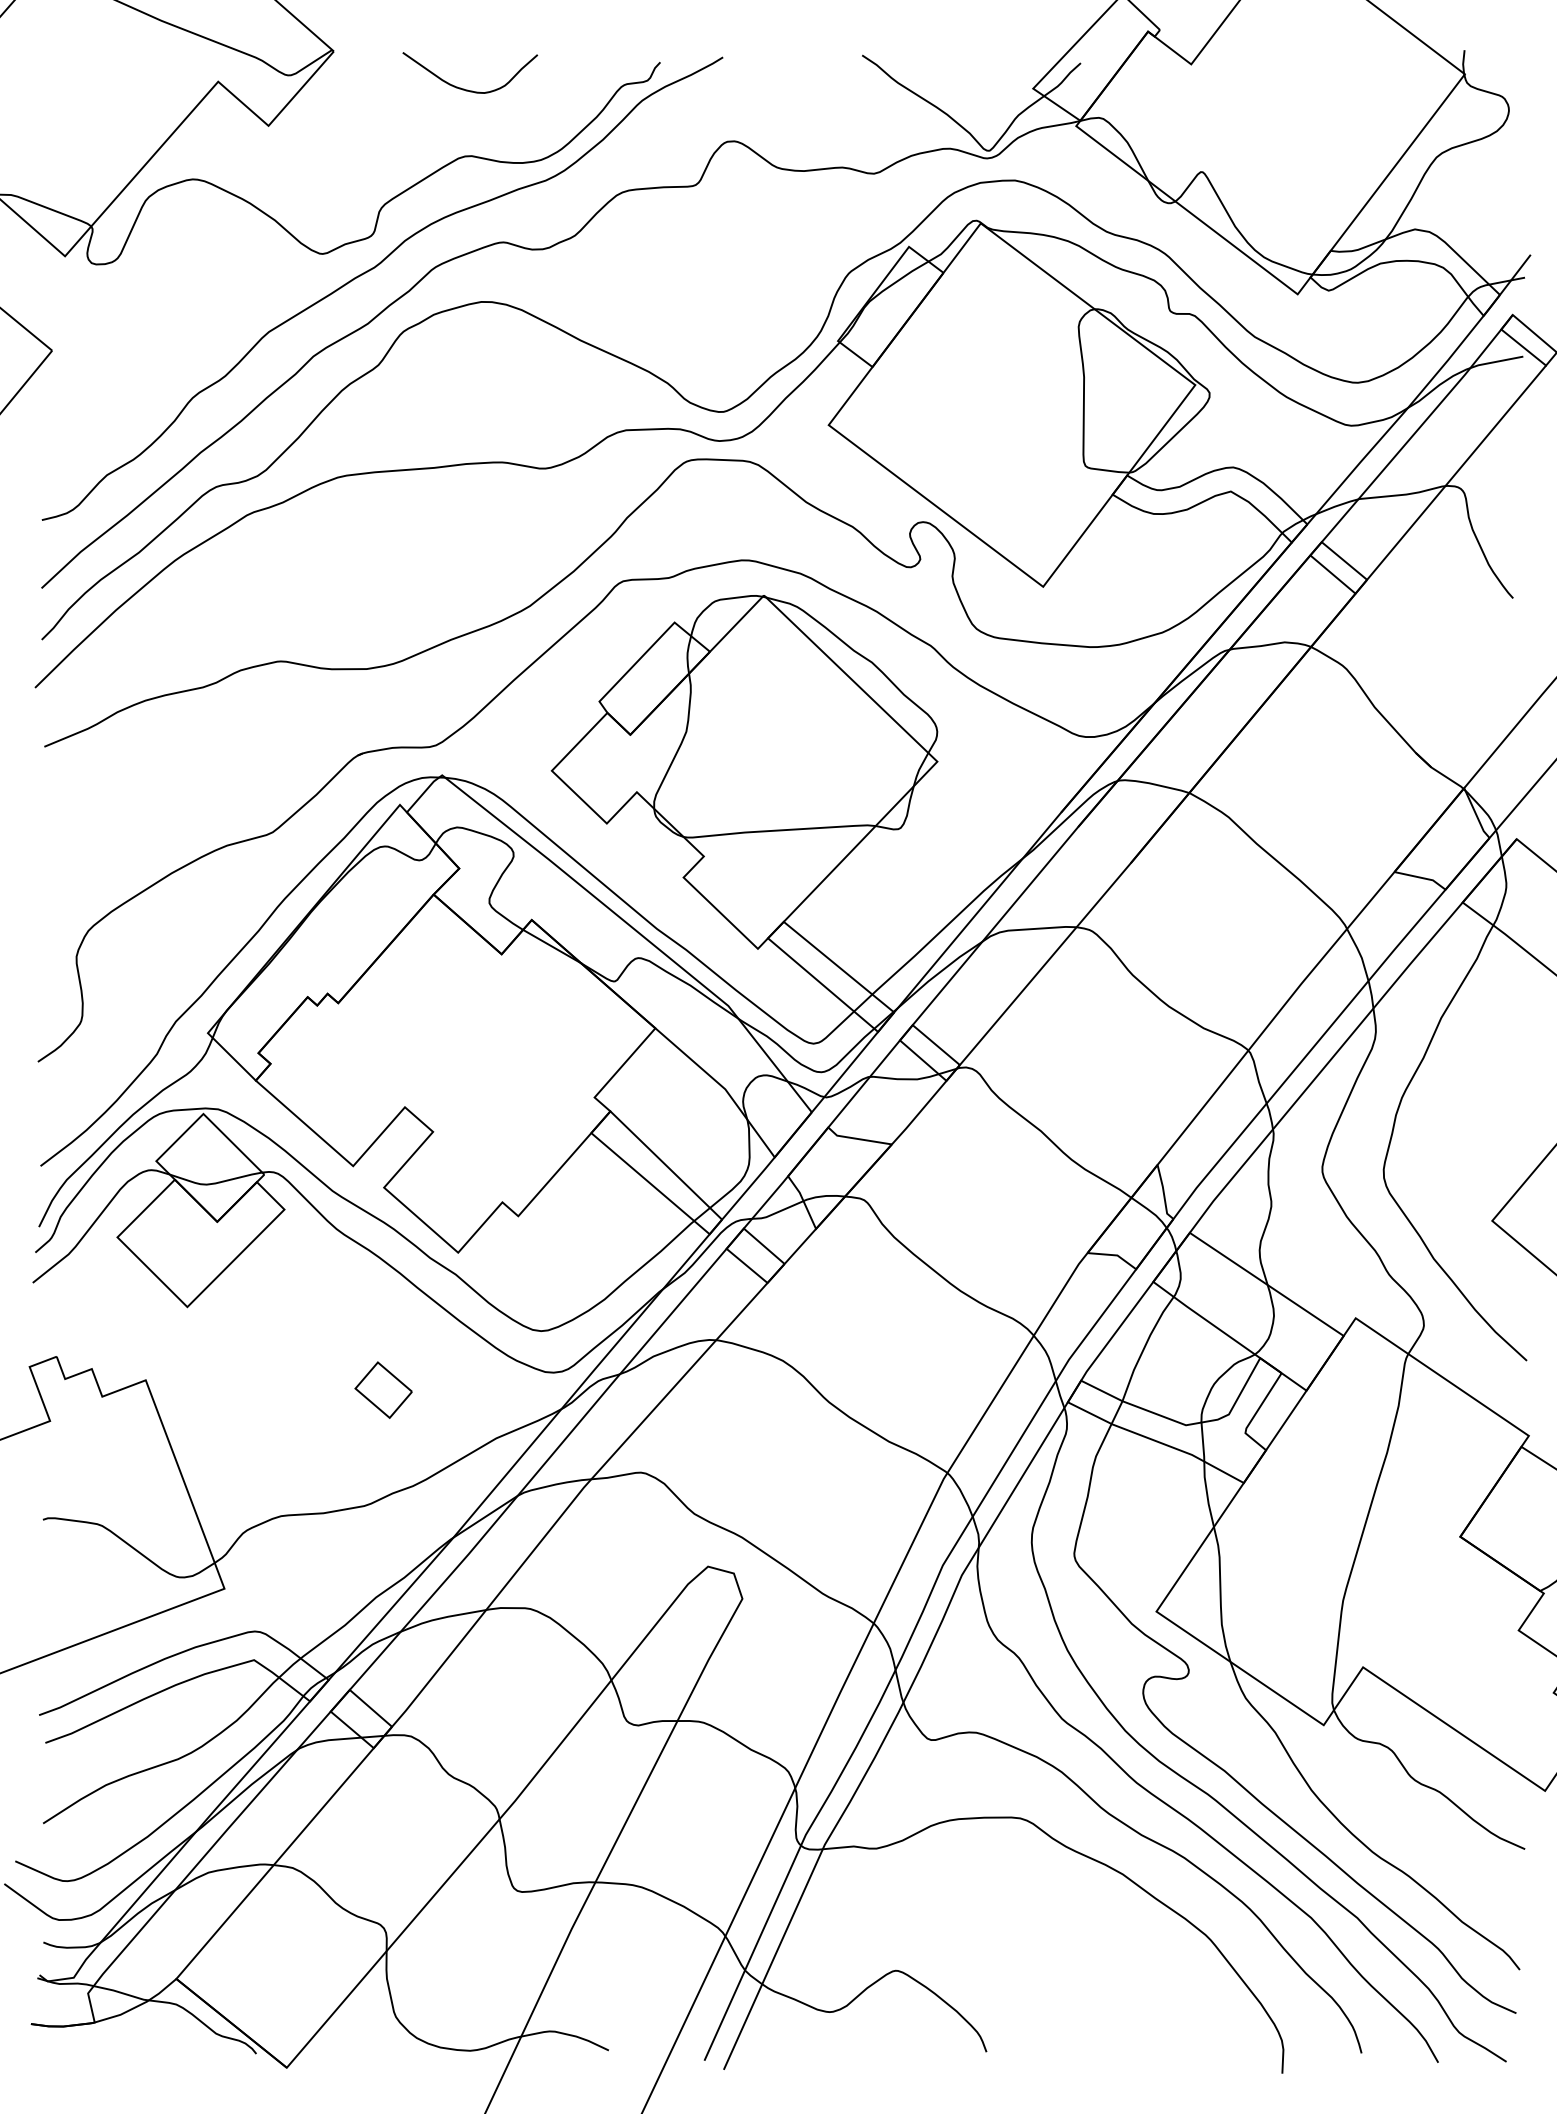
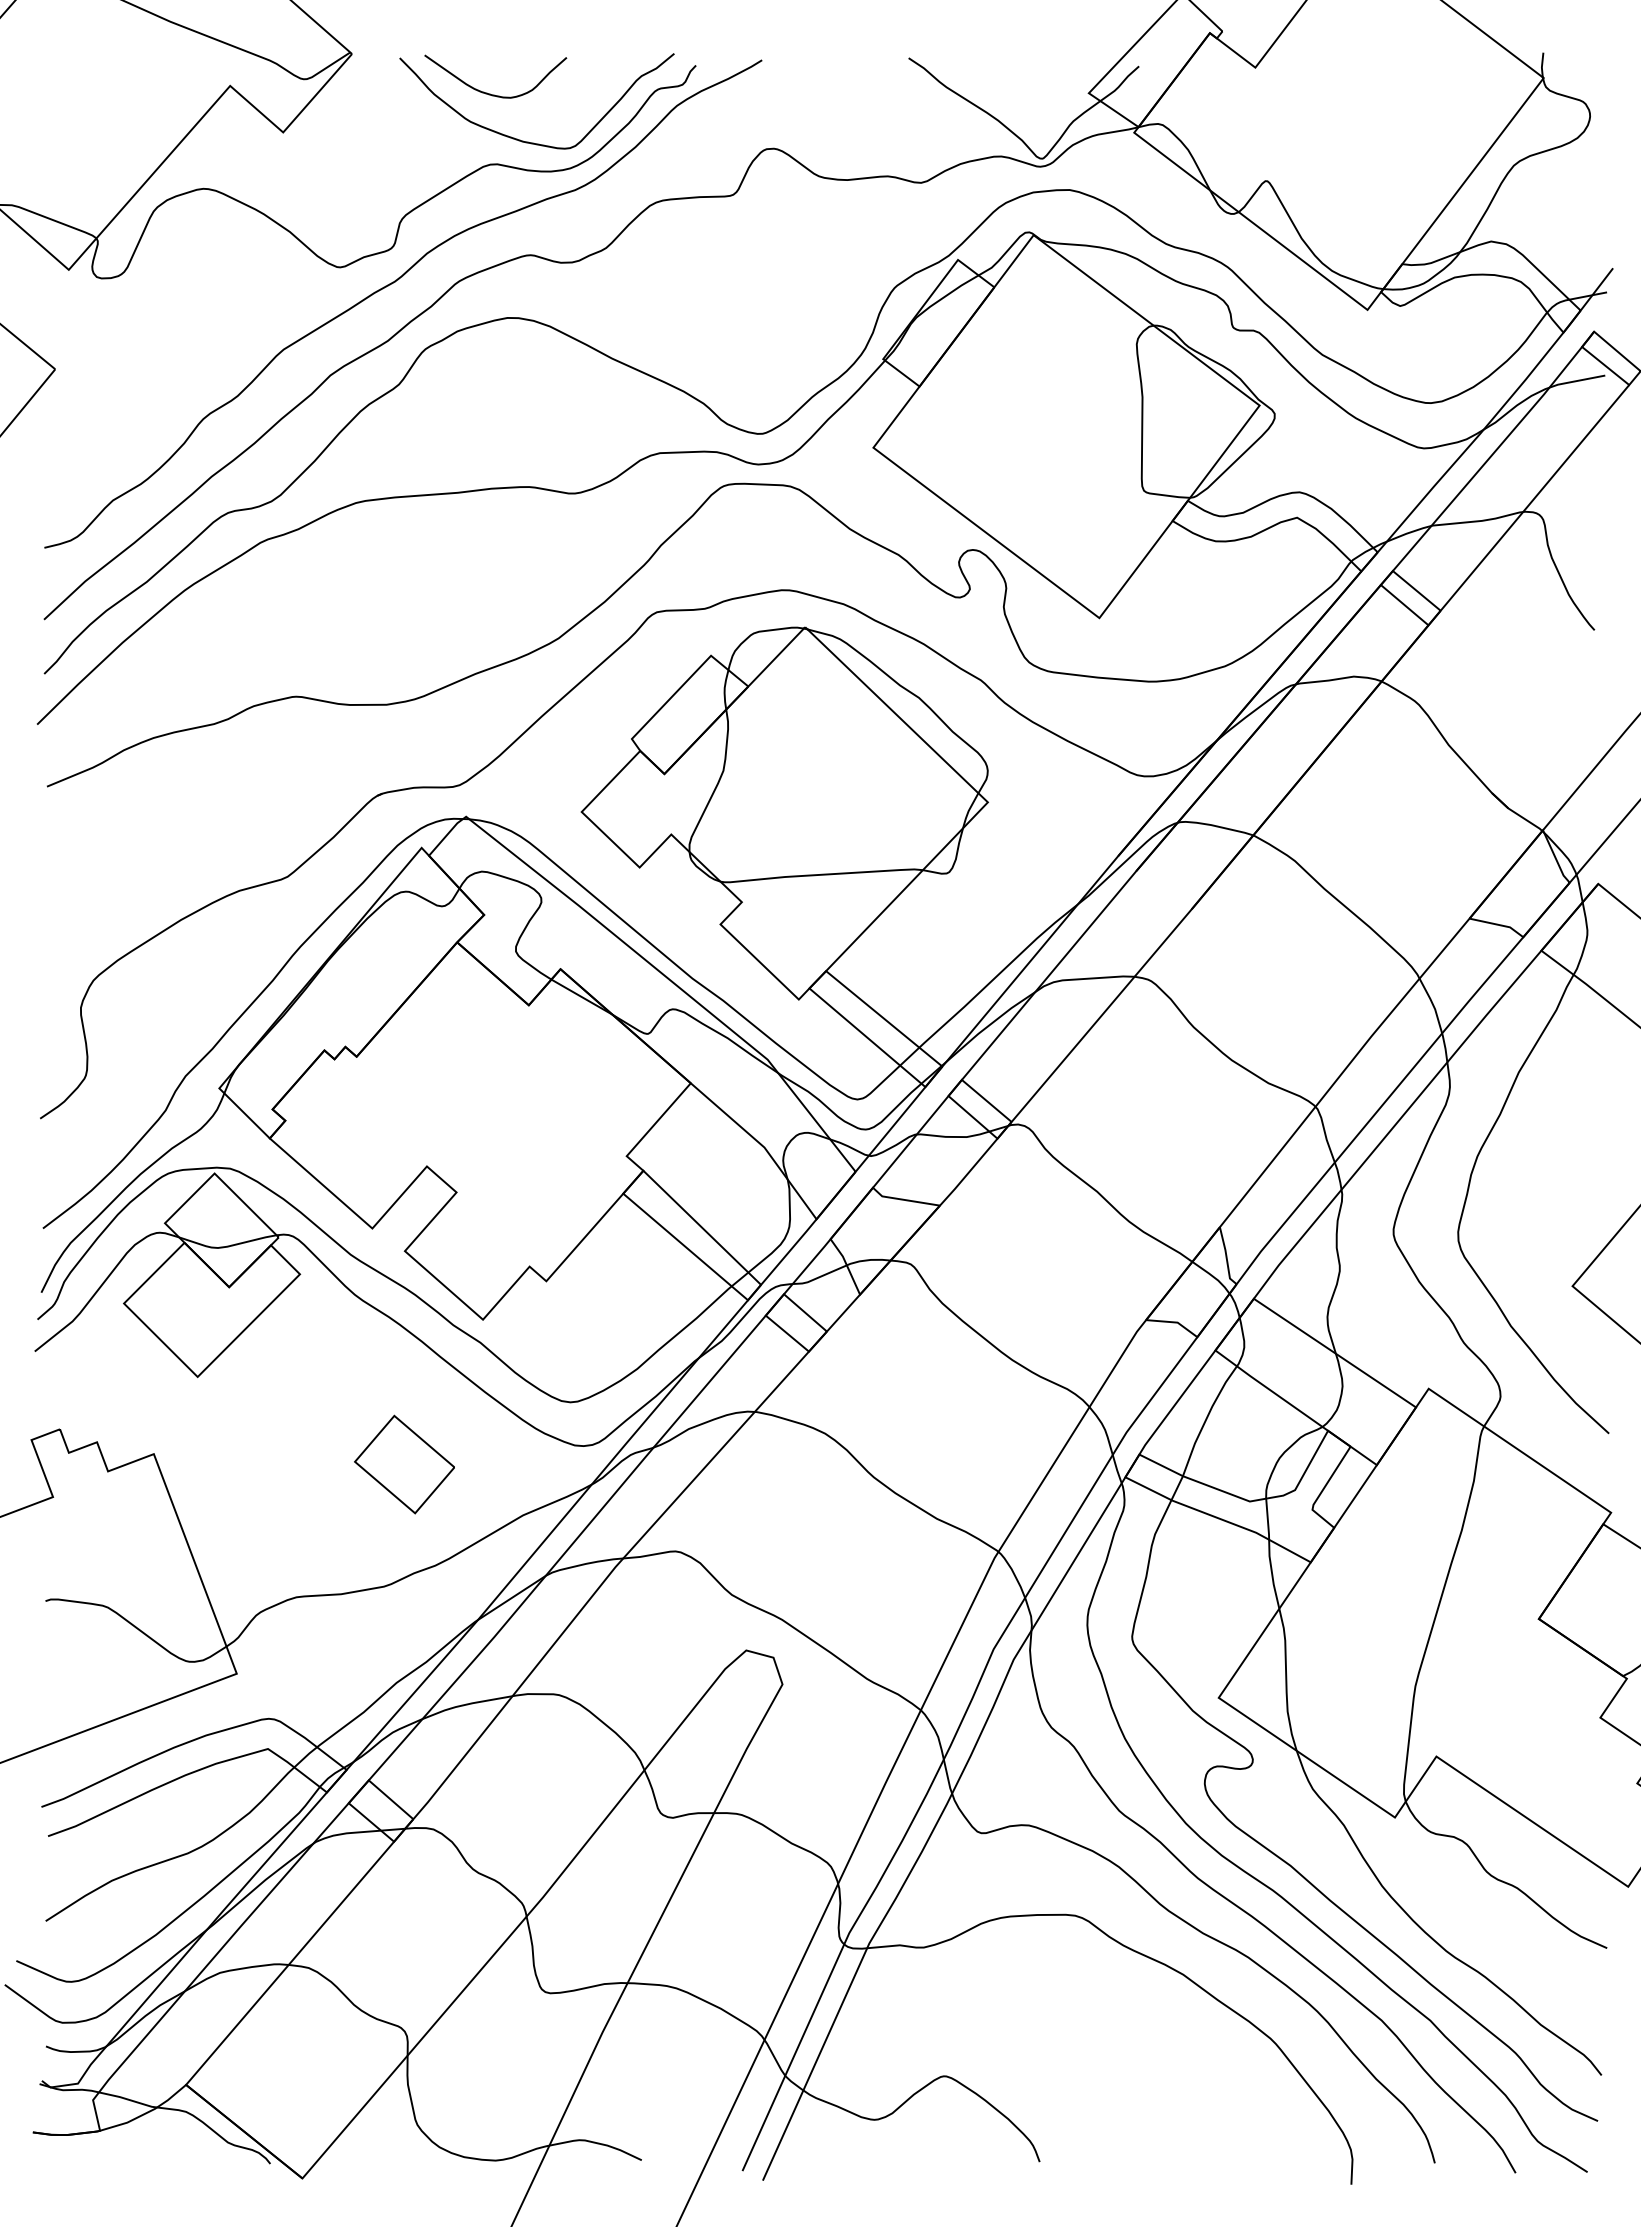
curve: (501, 134) -> (528, 141), added
part: (383, 1390) -> (404, 1464), size x1.67

